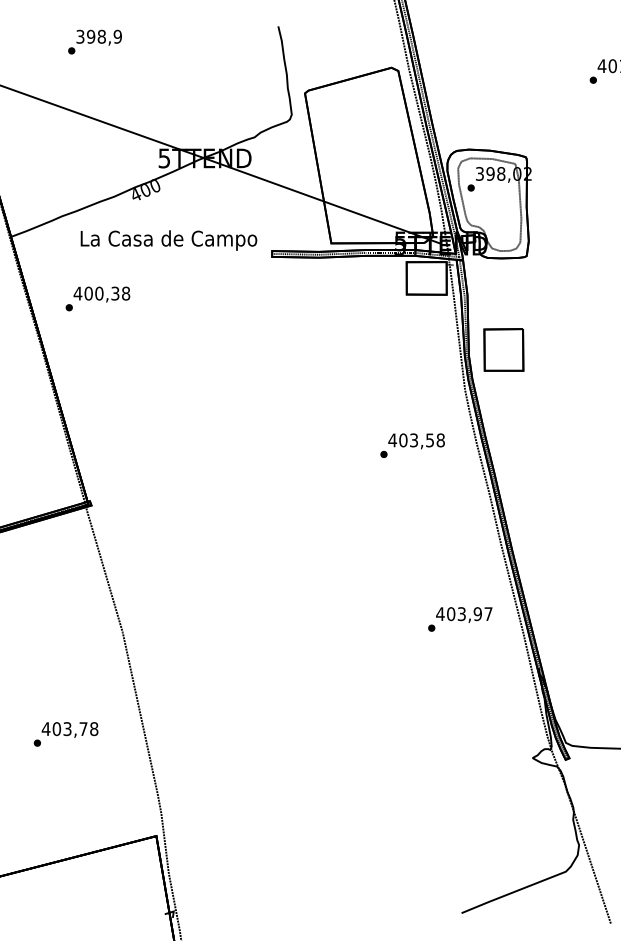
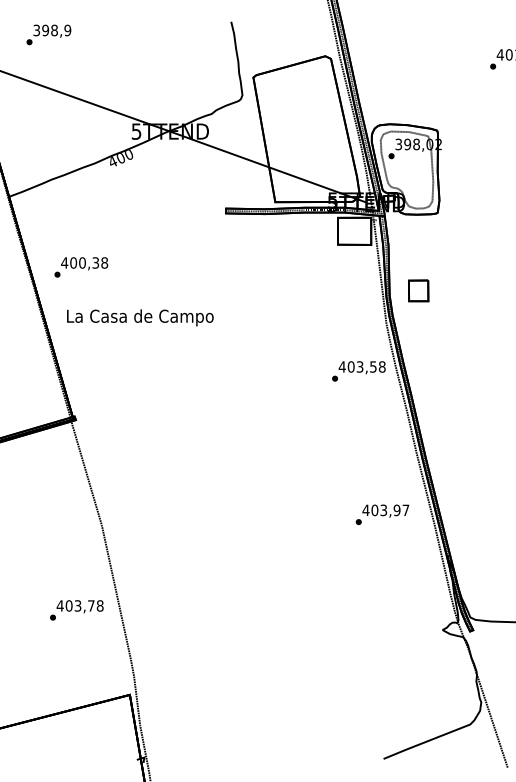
text: (94, 41) -> (48, 34), moved
text: (169, 240) -> (140, 317), moved
text: (98, 299) -> (81, 267), moved
part: (503, 349) -> (418, 290), size x0.6
text: (412, 445) -> (358, 371), moved
text: (65, 734) -> (76, 610), moved

